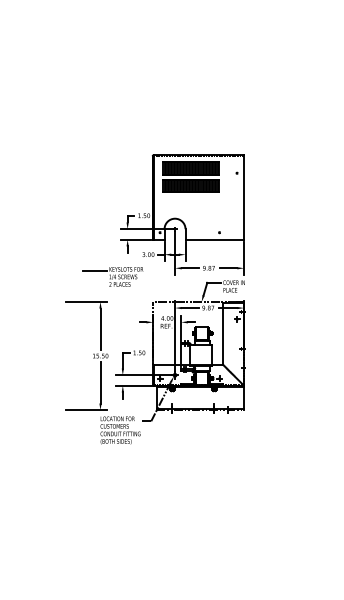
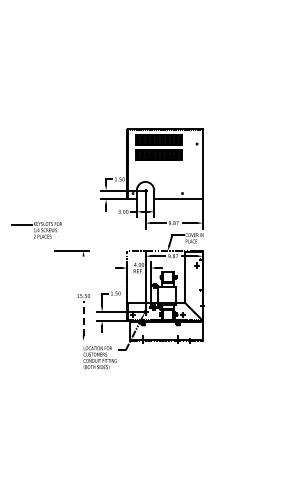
part: (112, 277) -> (36, 230), moved
line: (100, 328) -> (83, 273), removed
line: (100, 381) -> (83, 317), solid -> dashed
line: (87, 410) -> (72, 341), removed

